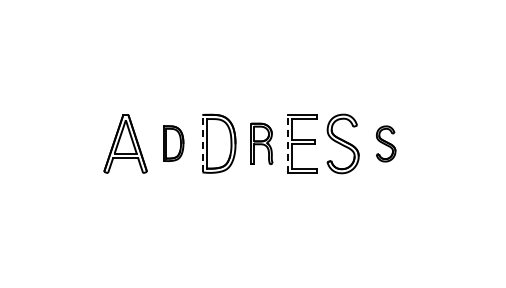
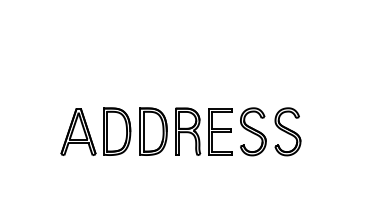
part: (173, 143) -> (116, 131), size x1.67
line: (202, 143) -> (140, 131), dashed -> solid
part: (261, 143) -> (187, 131), size x1.43
line: (287, 143) -> (208, 131), dashed -> solid
part: (385, 143) -> (287, 131), size x1.67

